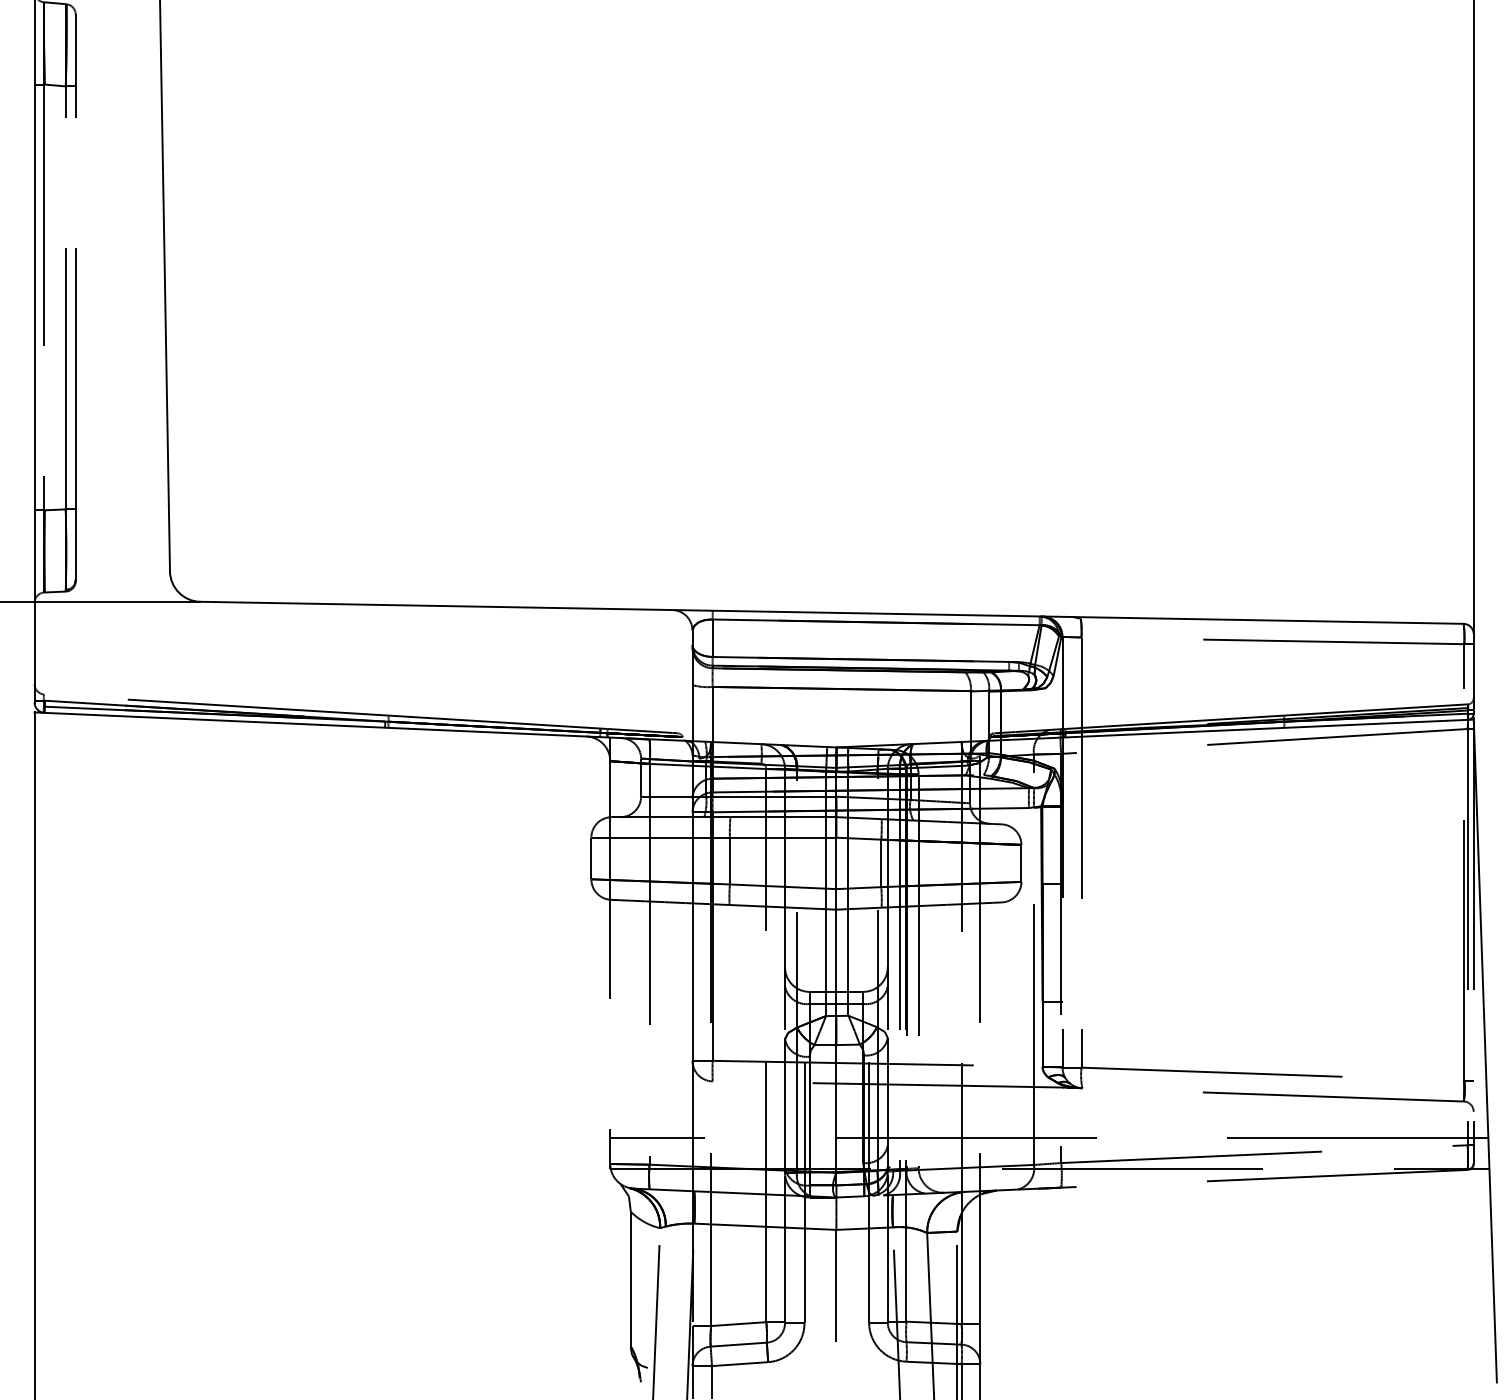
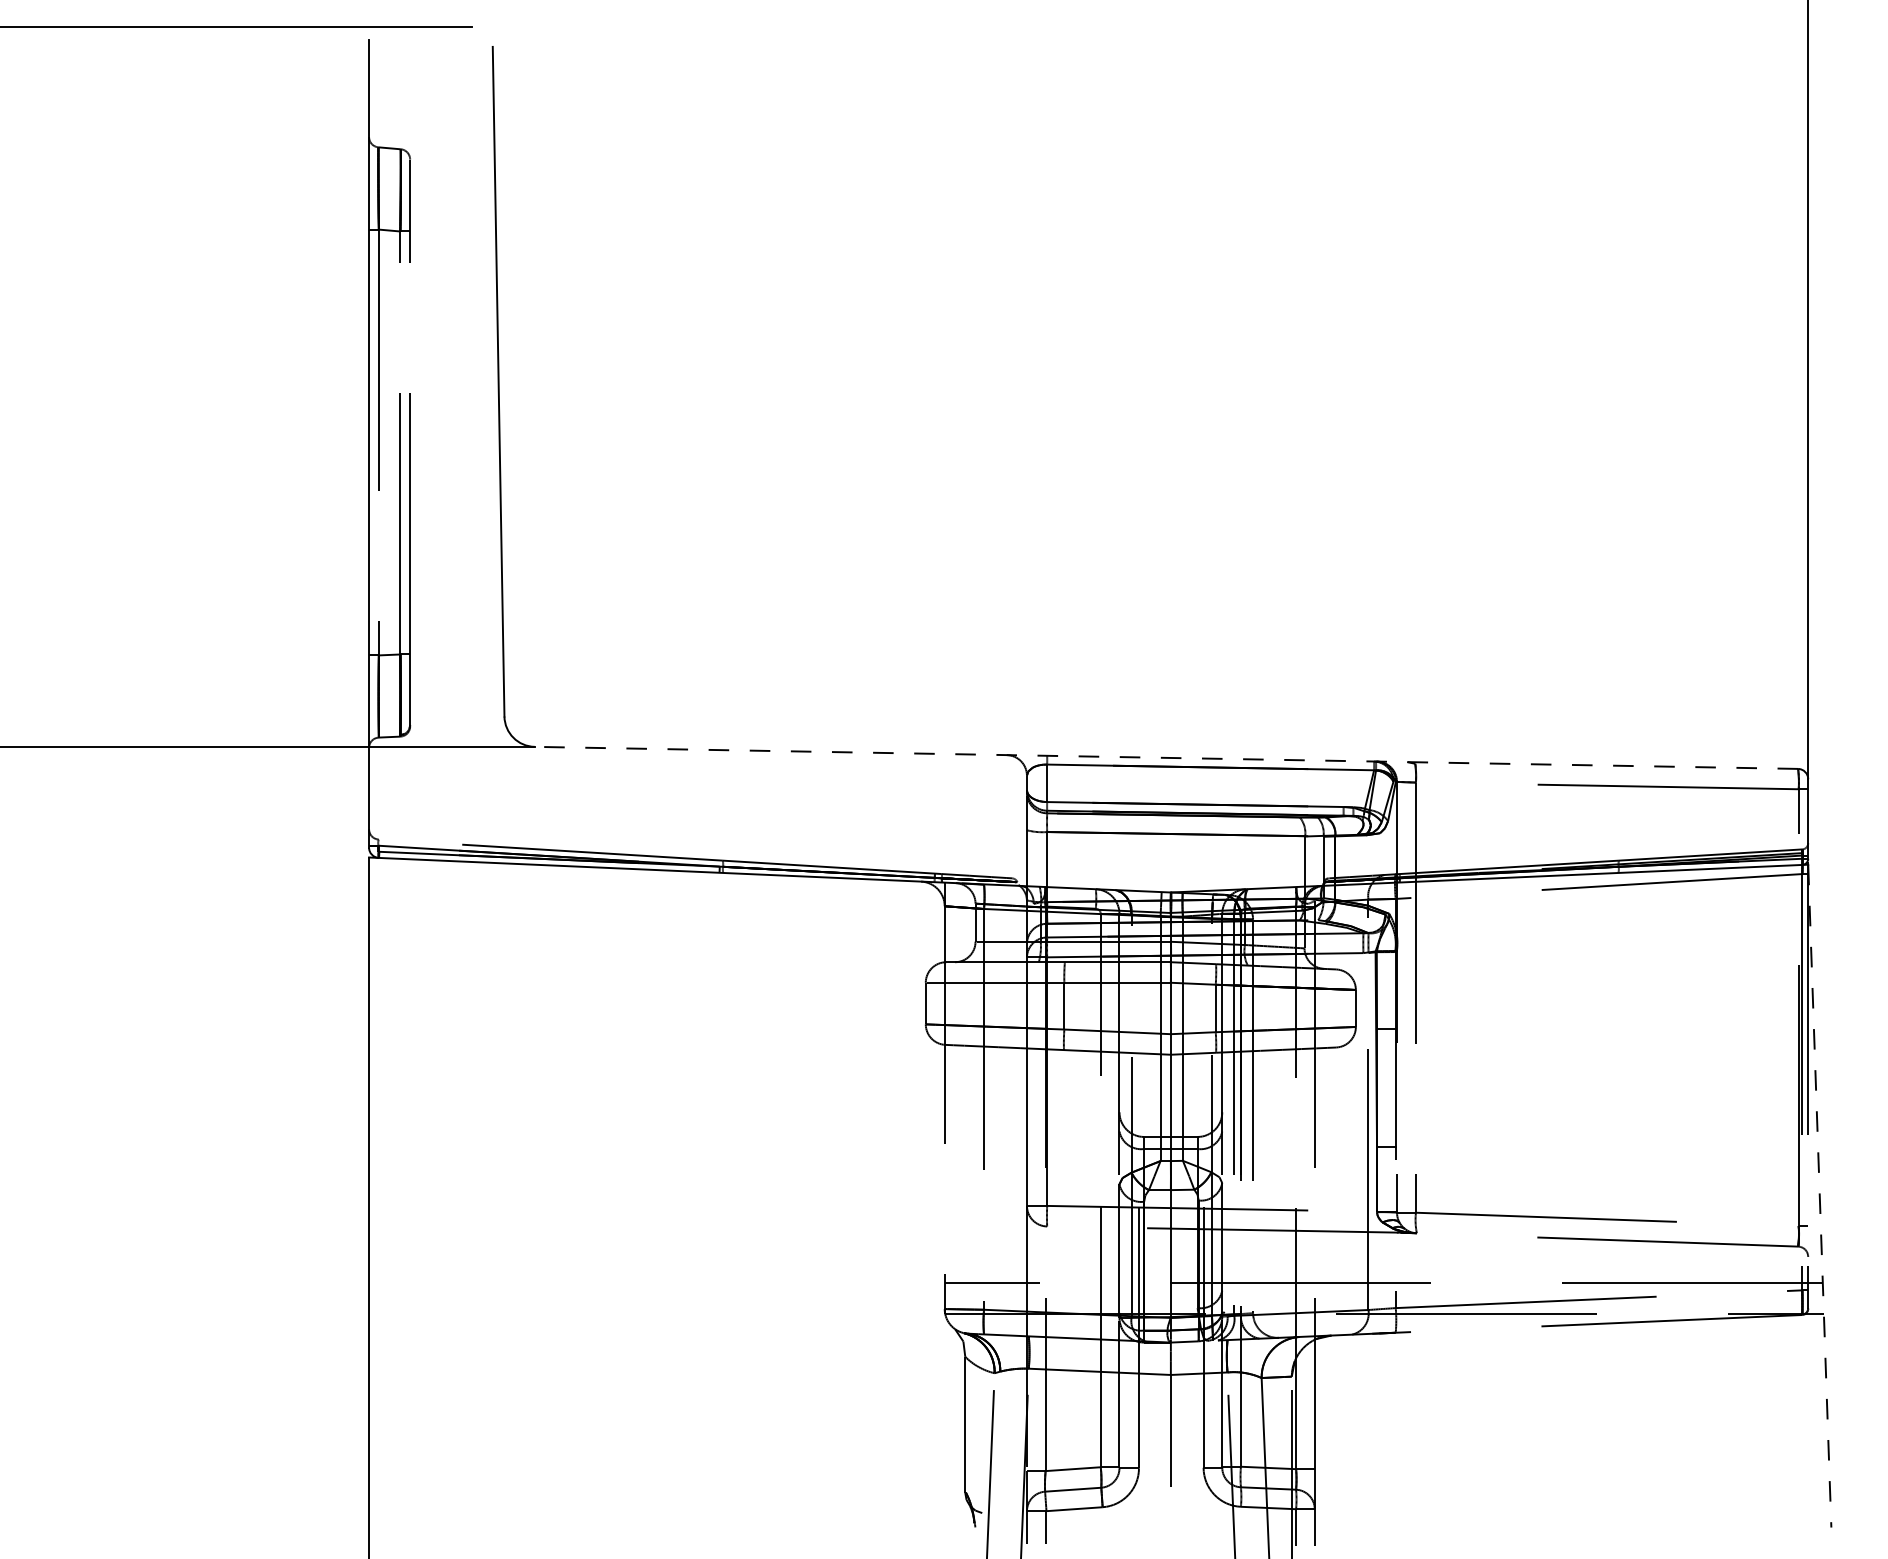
line: (832, 612) -> (1166, 757), solid -> dashed
line: (1485, 1051) -> (1819, 1196), solid -> dashed

